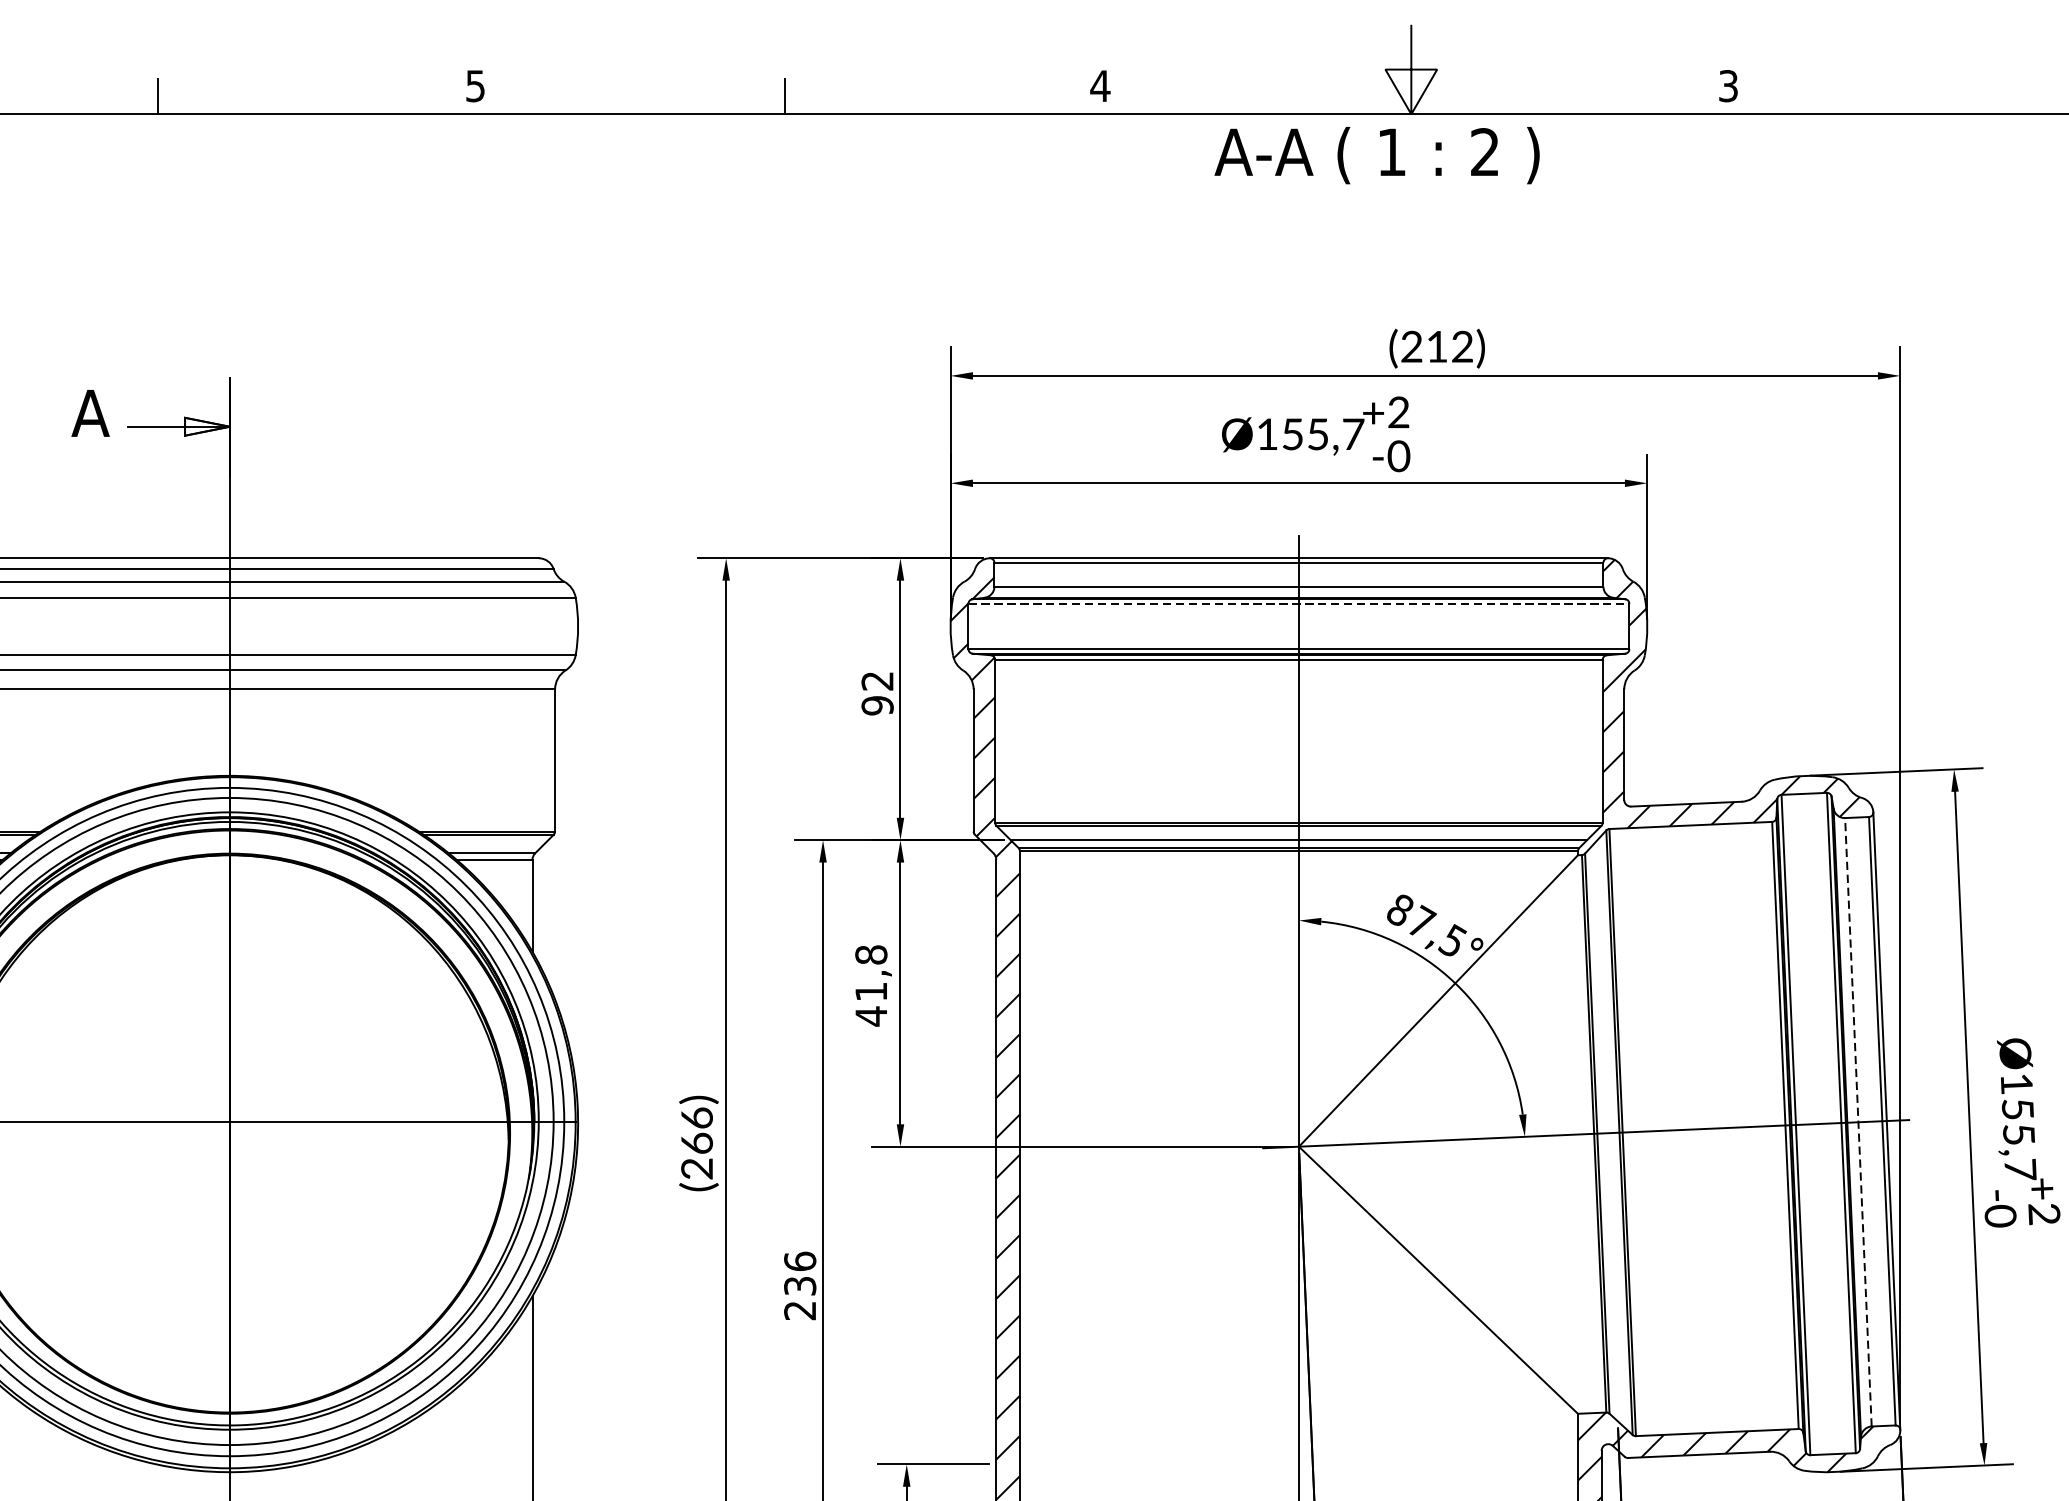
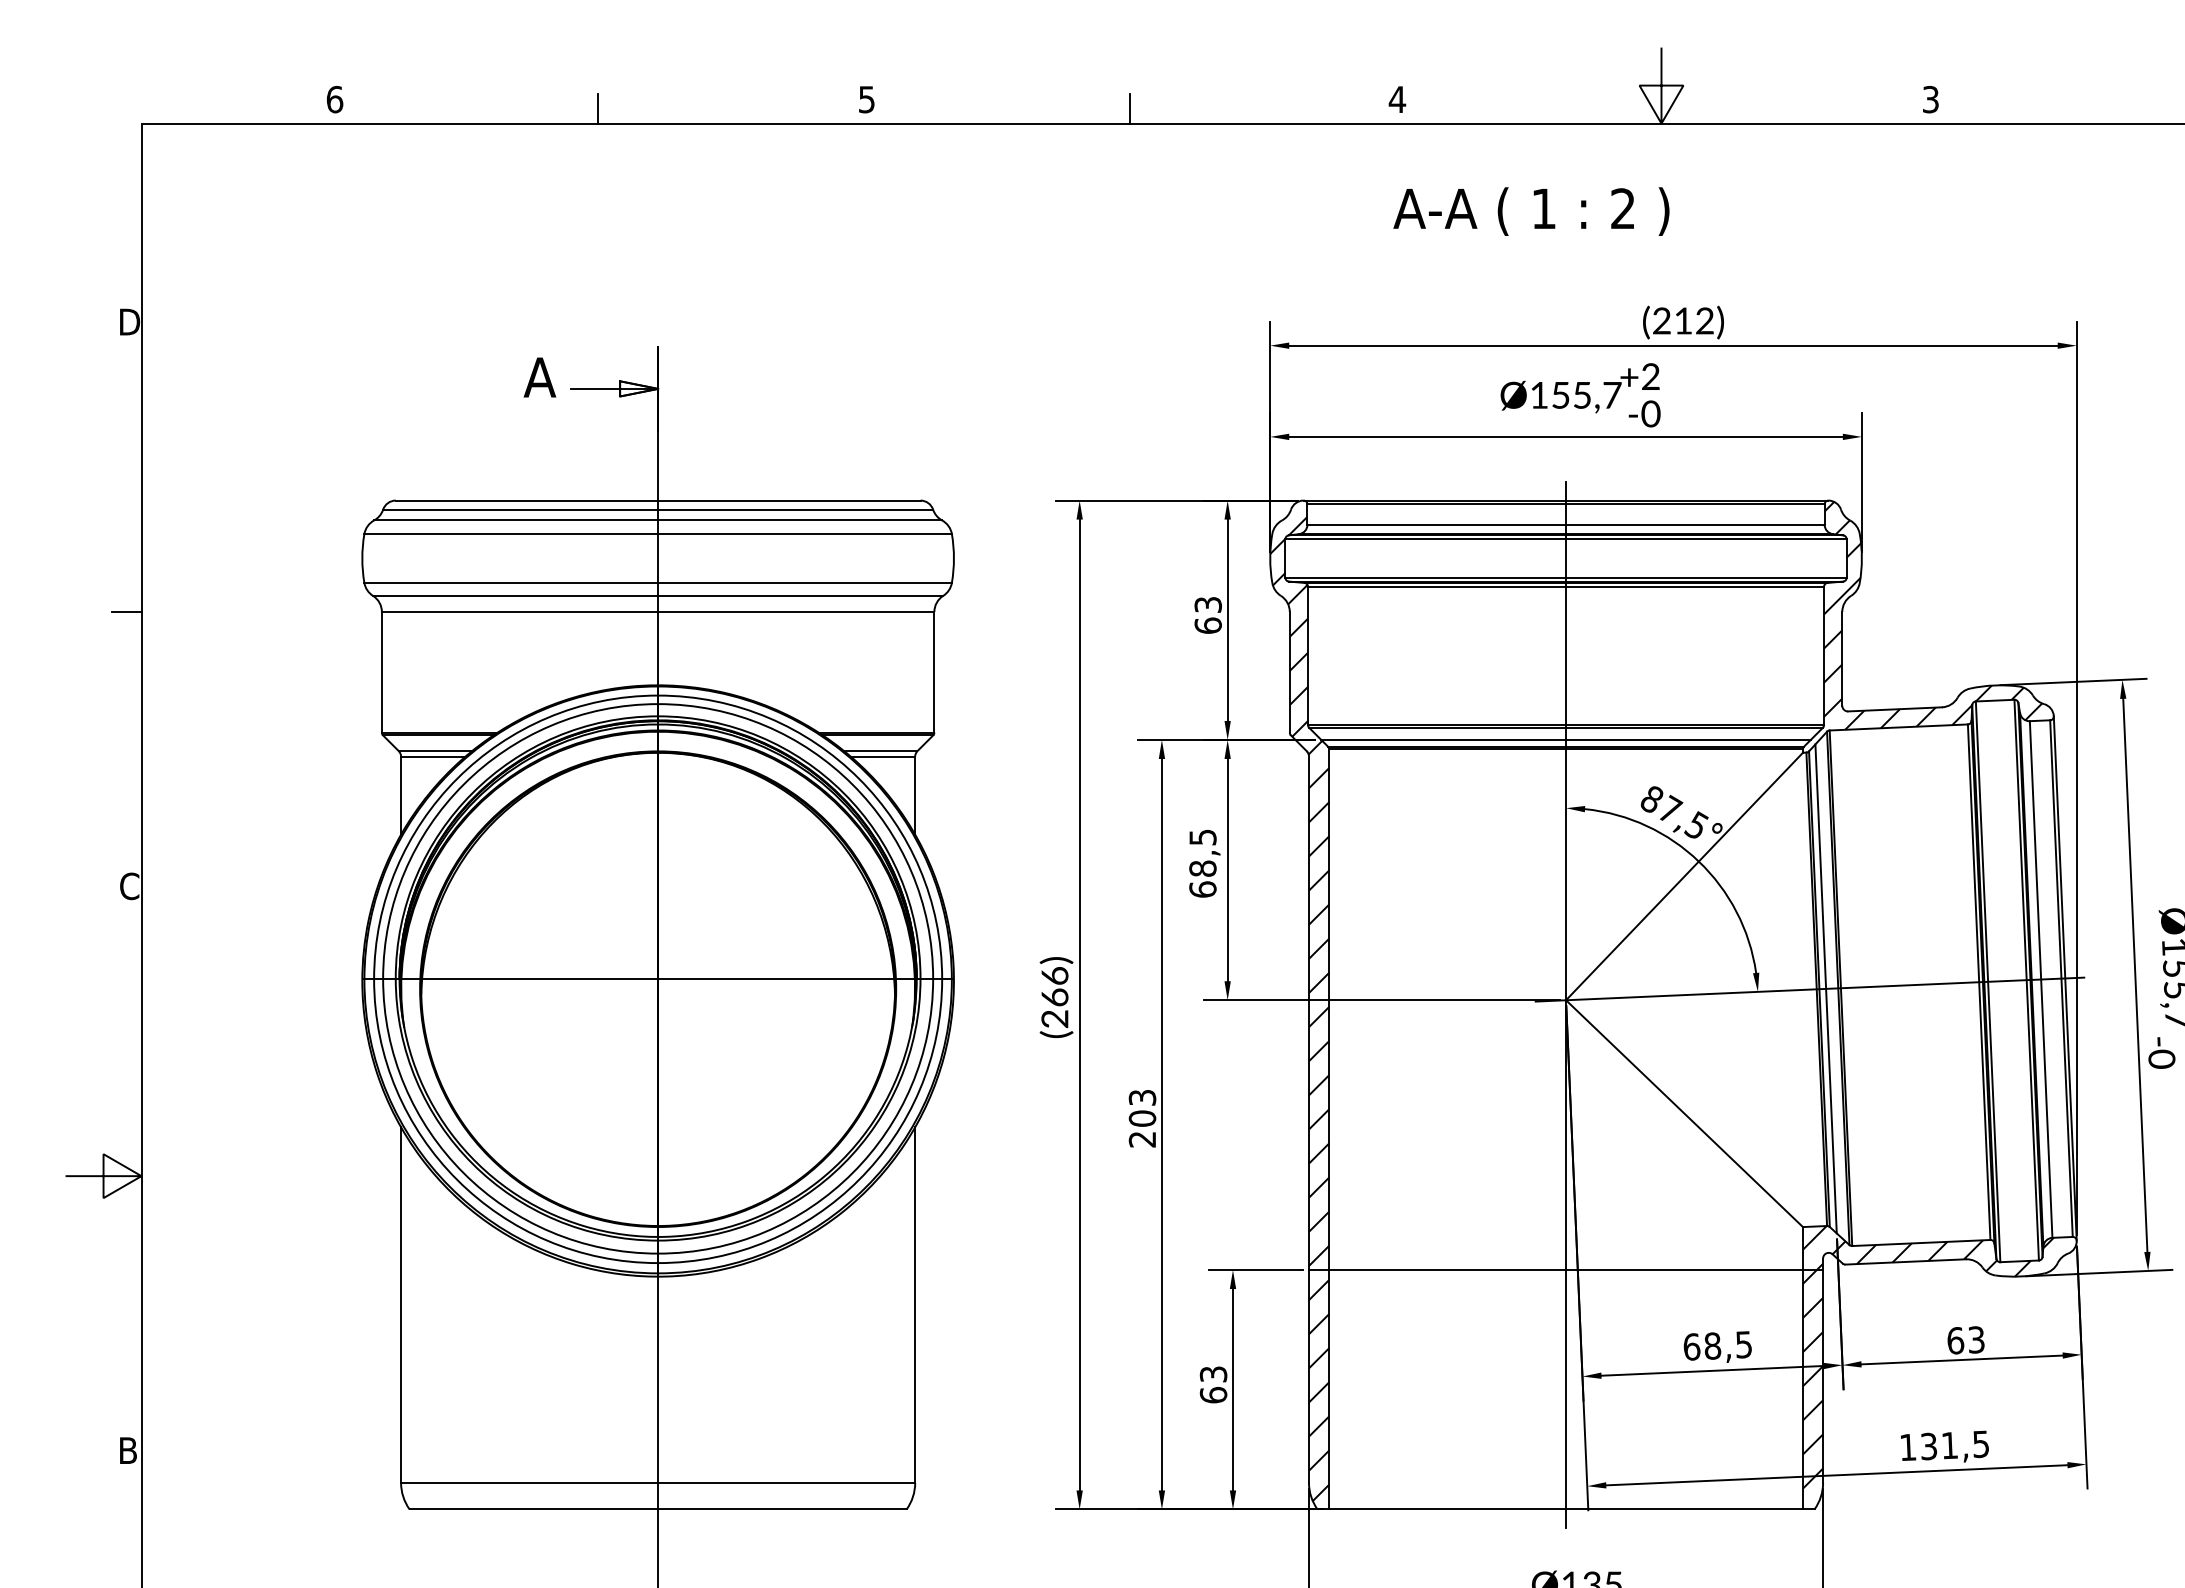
text: (1377, 155) -> (1531, 211), moved
line: (1299, 604) -> (1566, 539), dashed -> solid
text: (876, 693) -> (1207, 615), 92 -> 63
text: (870, 985) -> (1202, 863), 41,8 -> 68,5
line: (1858, 1122) -> (2041, 979), dashed -> solid
line: (1604, 1132) -> (1825, 988), added
text: (800, 1272) -> (1142, 1107), 236 -> 203
line: (1298, 1464) -> (1565, 1270), added

